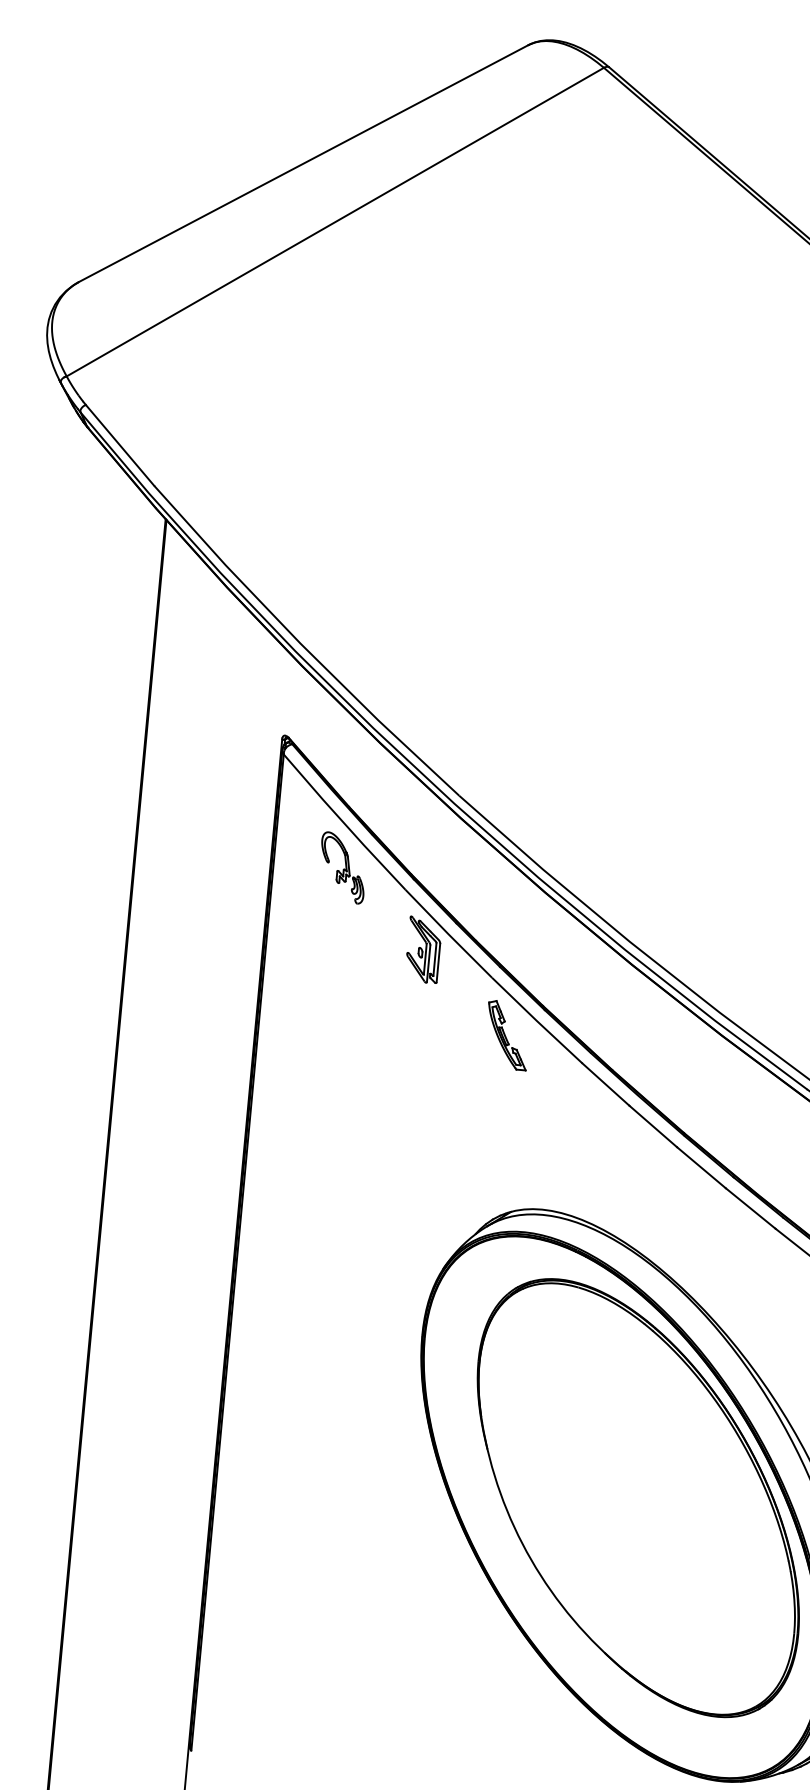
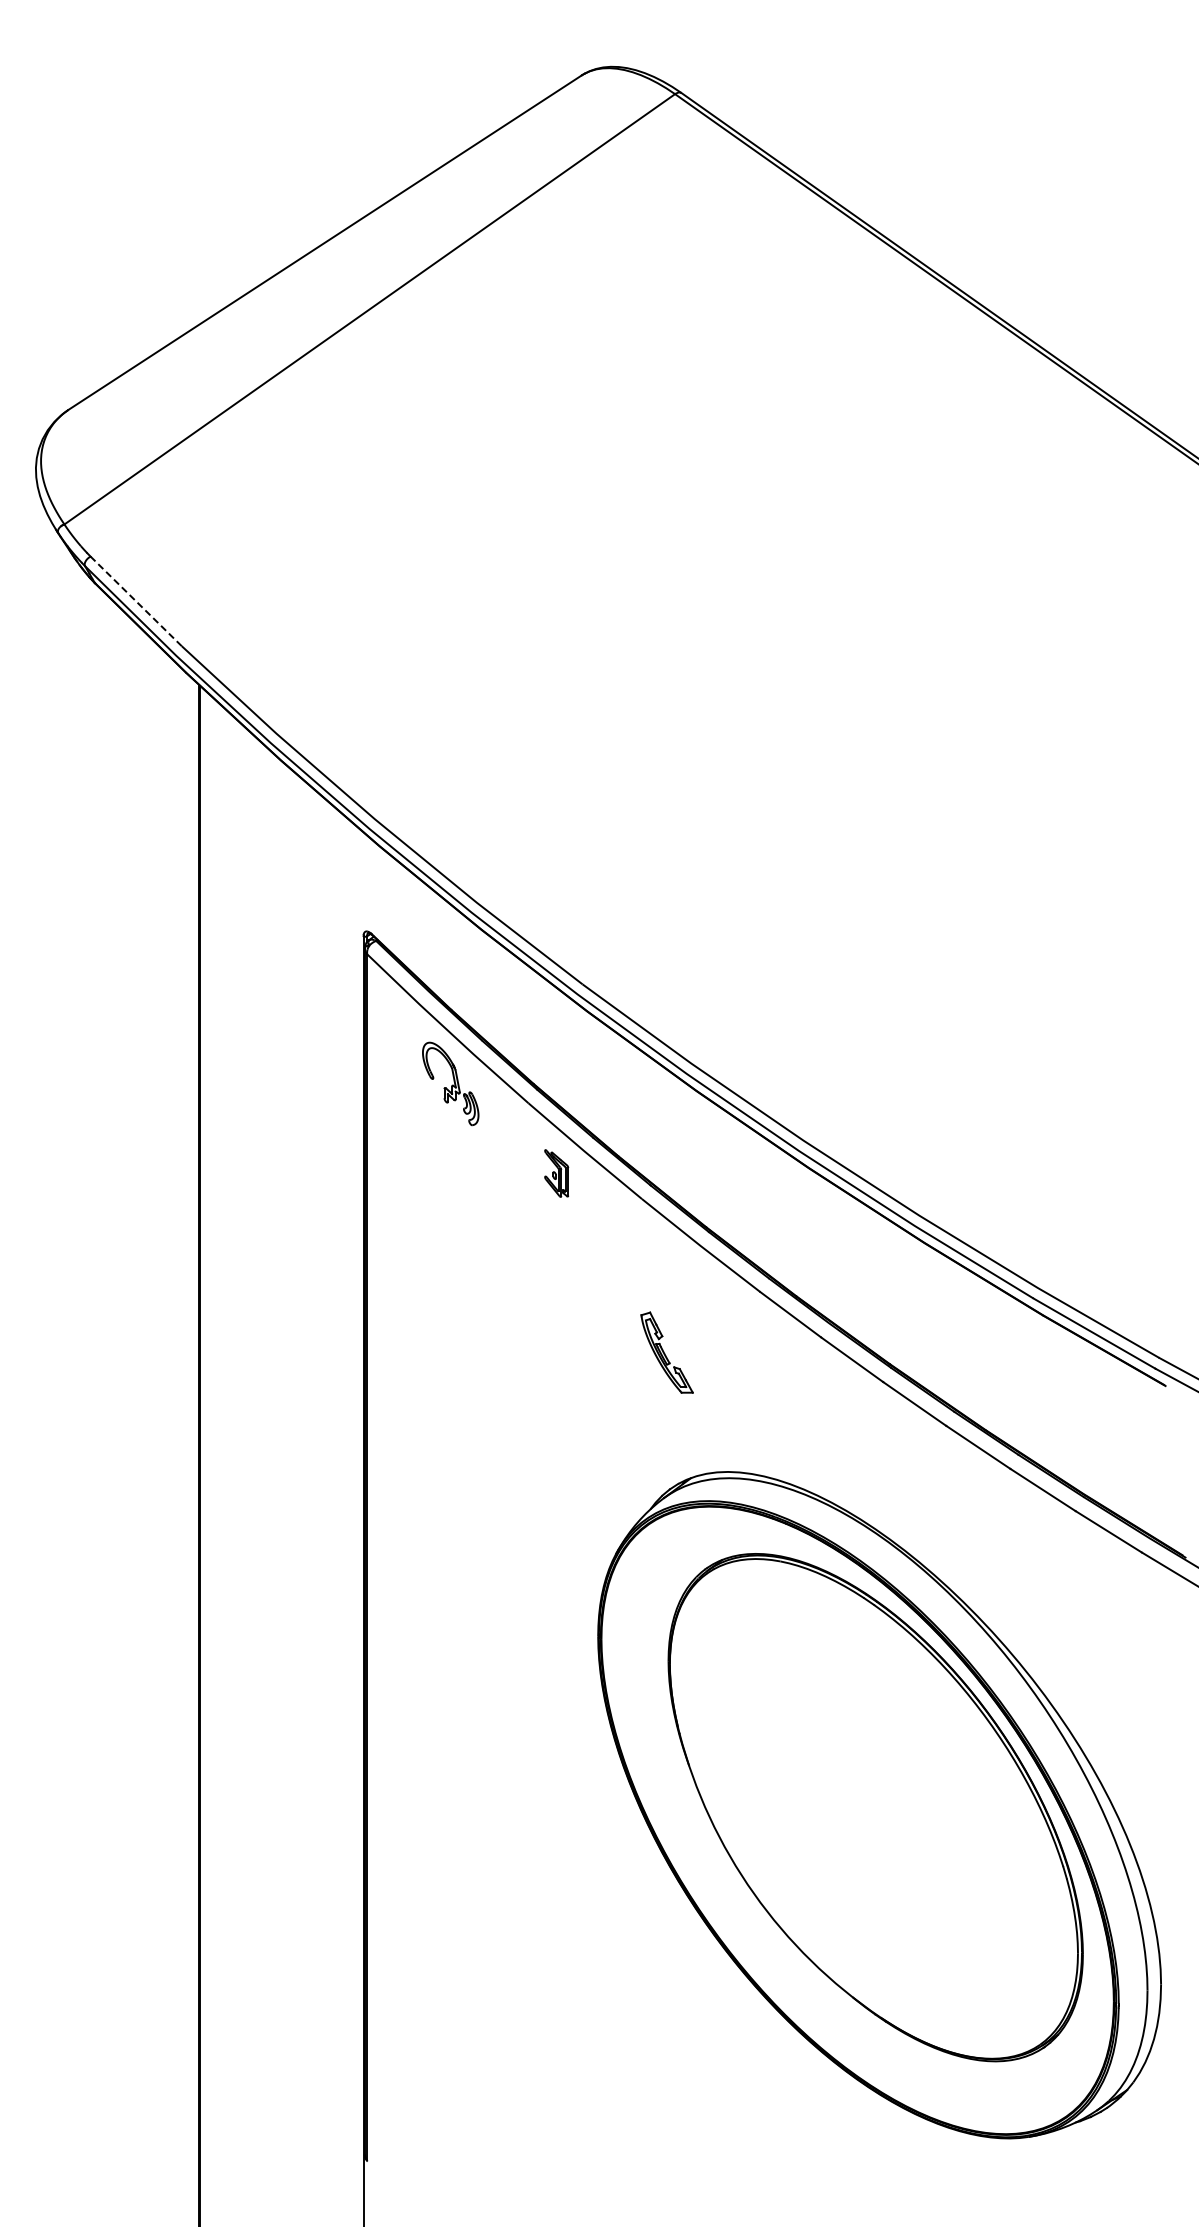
line: (120, 445) -> (136, 601), solid -> dashed
part: (423, 950) -> (556, 1173), size x0.6
part: (507, 1035) -> (666, 1352), moved

